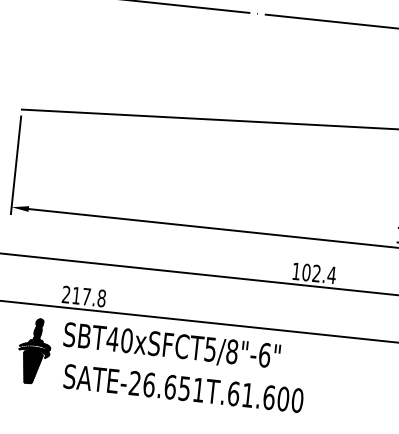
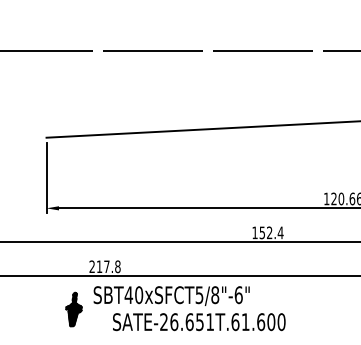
text: (306, 272) -> (262, 232), 102.4 -> 152.4
part: (34, 351) -> (73, 309), size x0.71
text: (183, 389) -> (199, 322), moved

